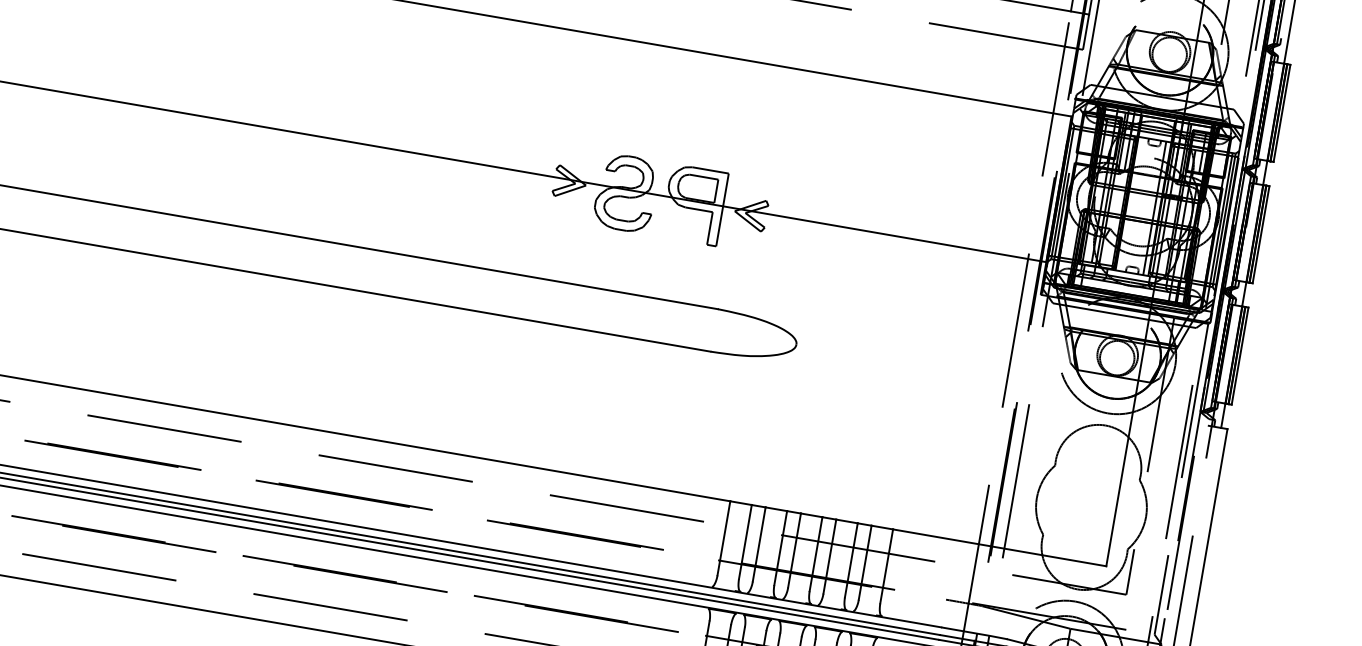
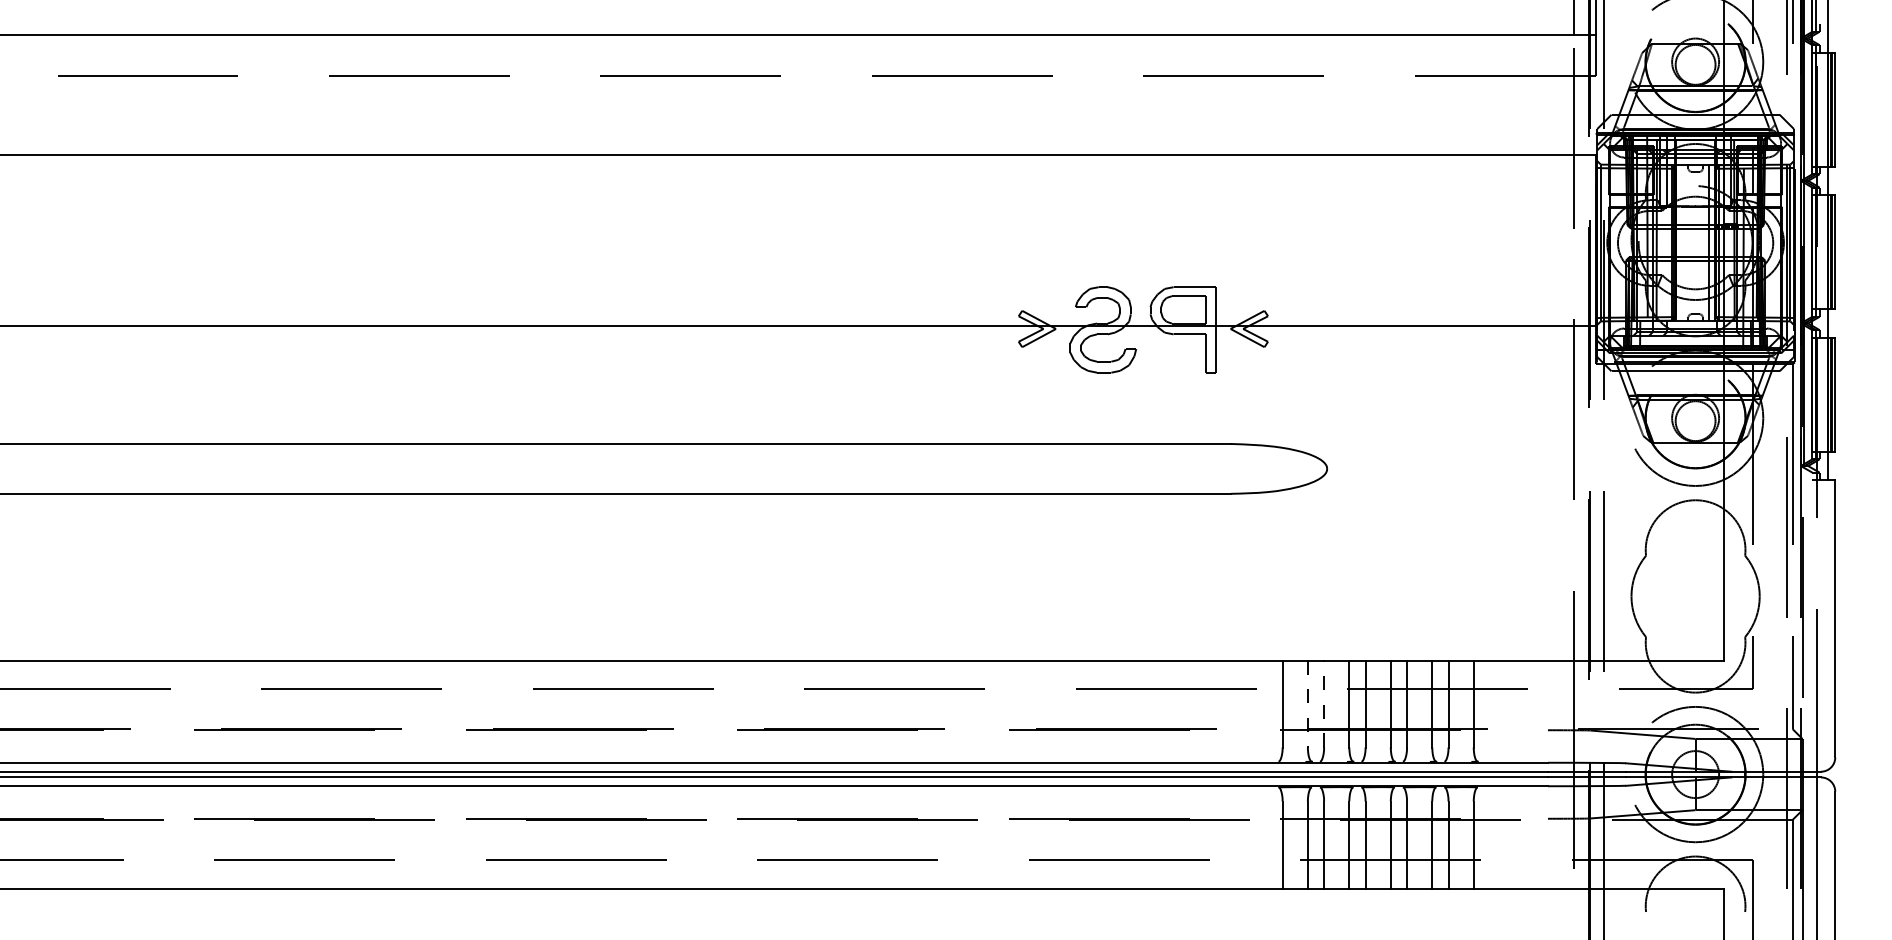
line: (745, 542) -> (1307, 704), solid -> dashed
line: (759, 544) -> (1324, 703), solid -> dashed

